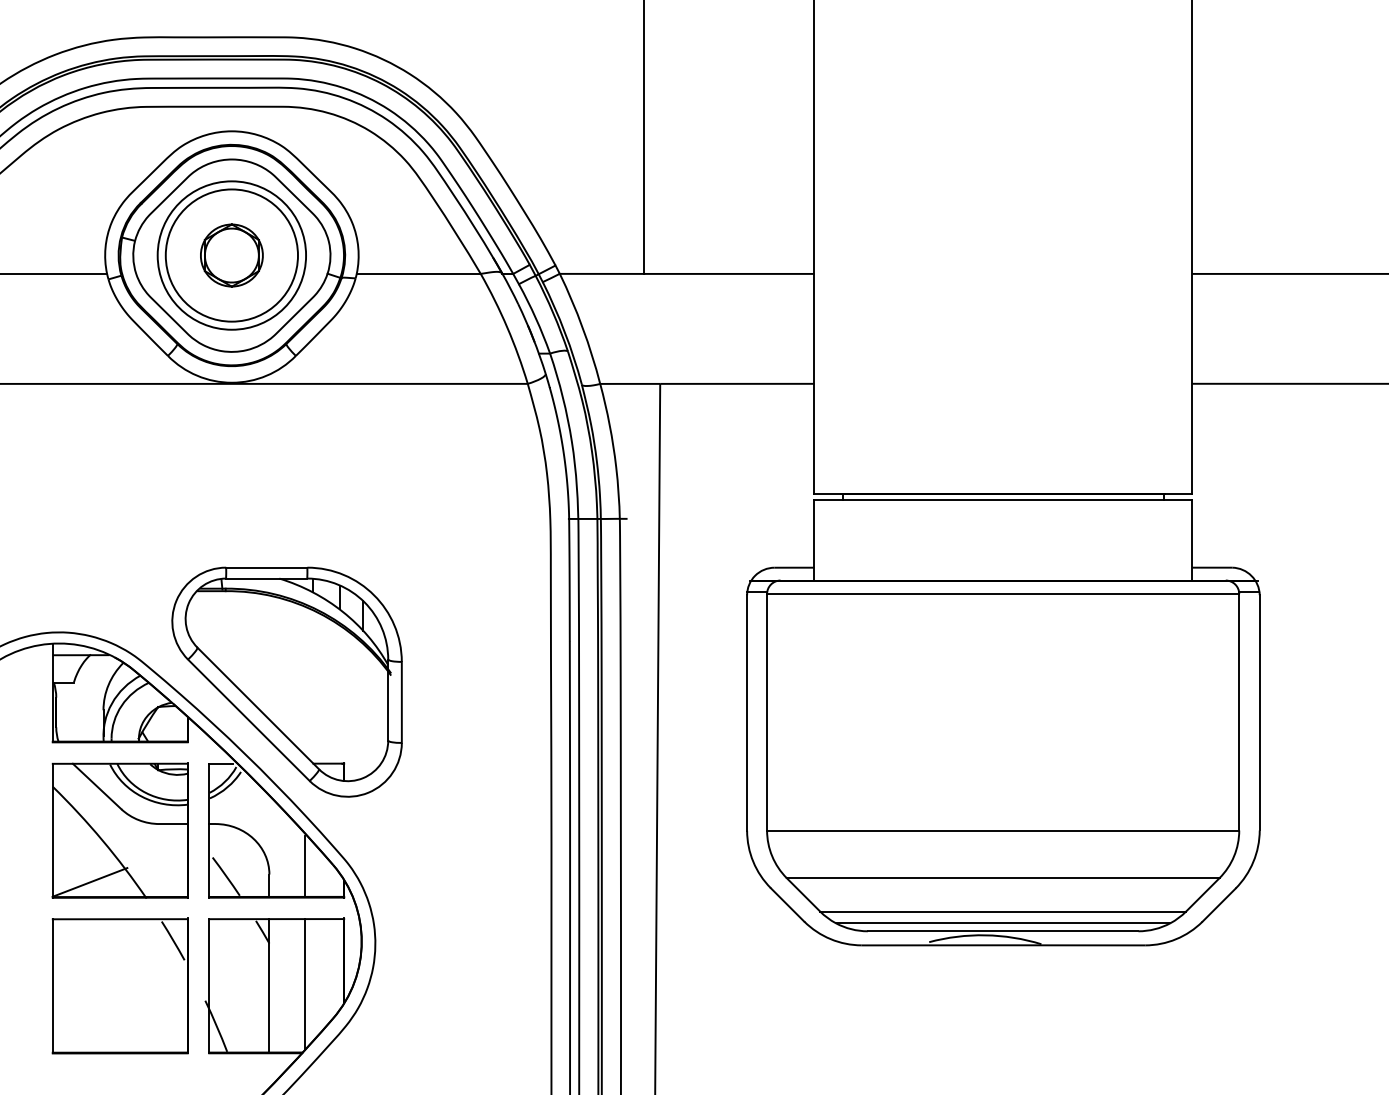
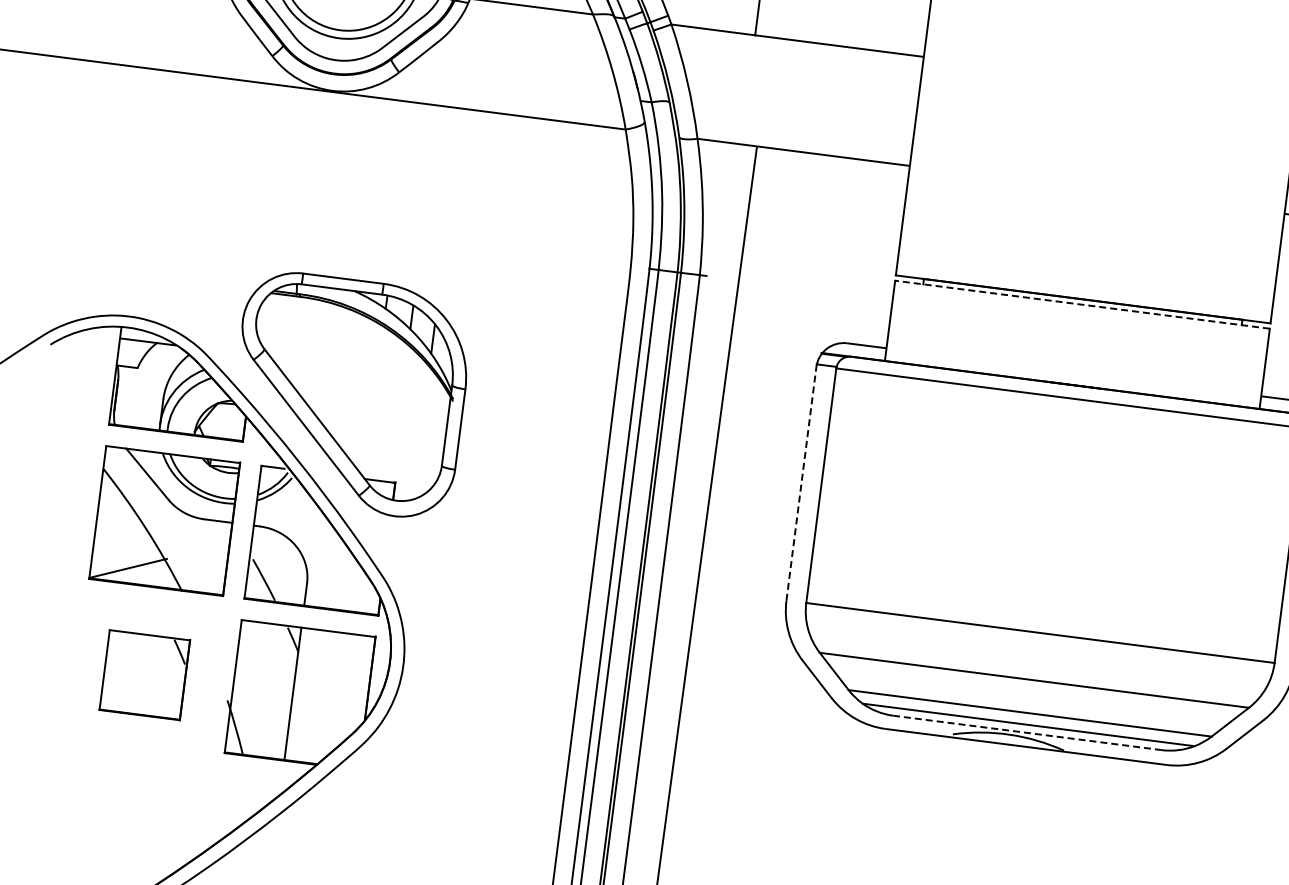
line: (1003, 499) -> (1082, 304), solid -> dashed
line: (747, 713) -> (801, 484), solid -> dashed
line: (304, 866) -> (342, 579), removed
line: (1002, 931) -> (1026, 733), solid -> dashed
line: (304, 984) -> (327, 696), removed
part: (119, 985) -> (144, 674), size x0.6

